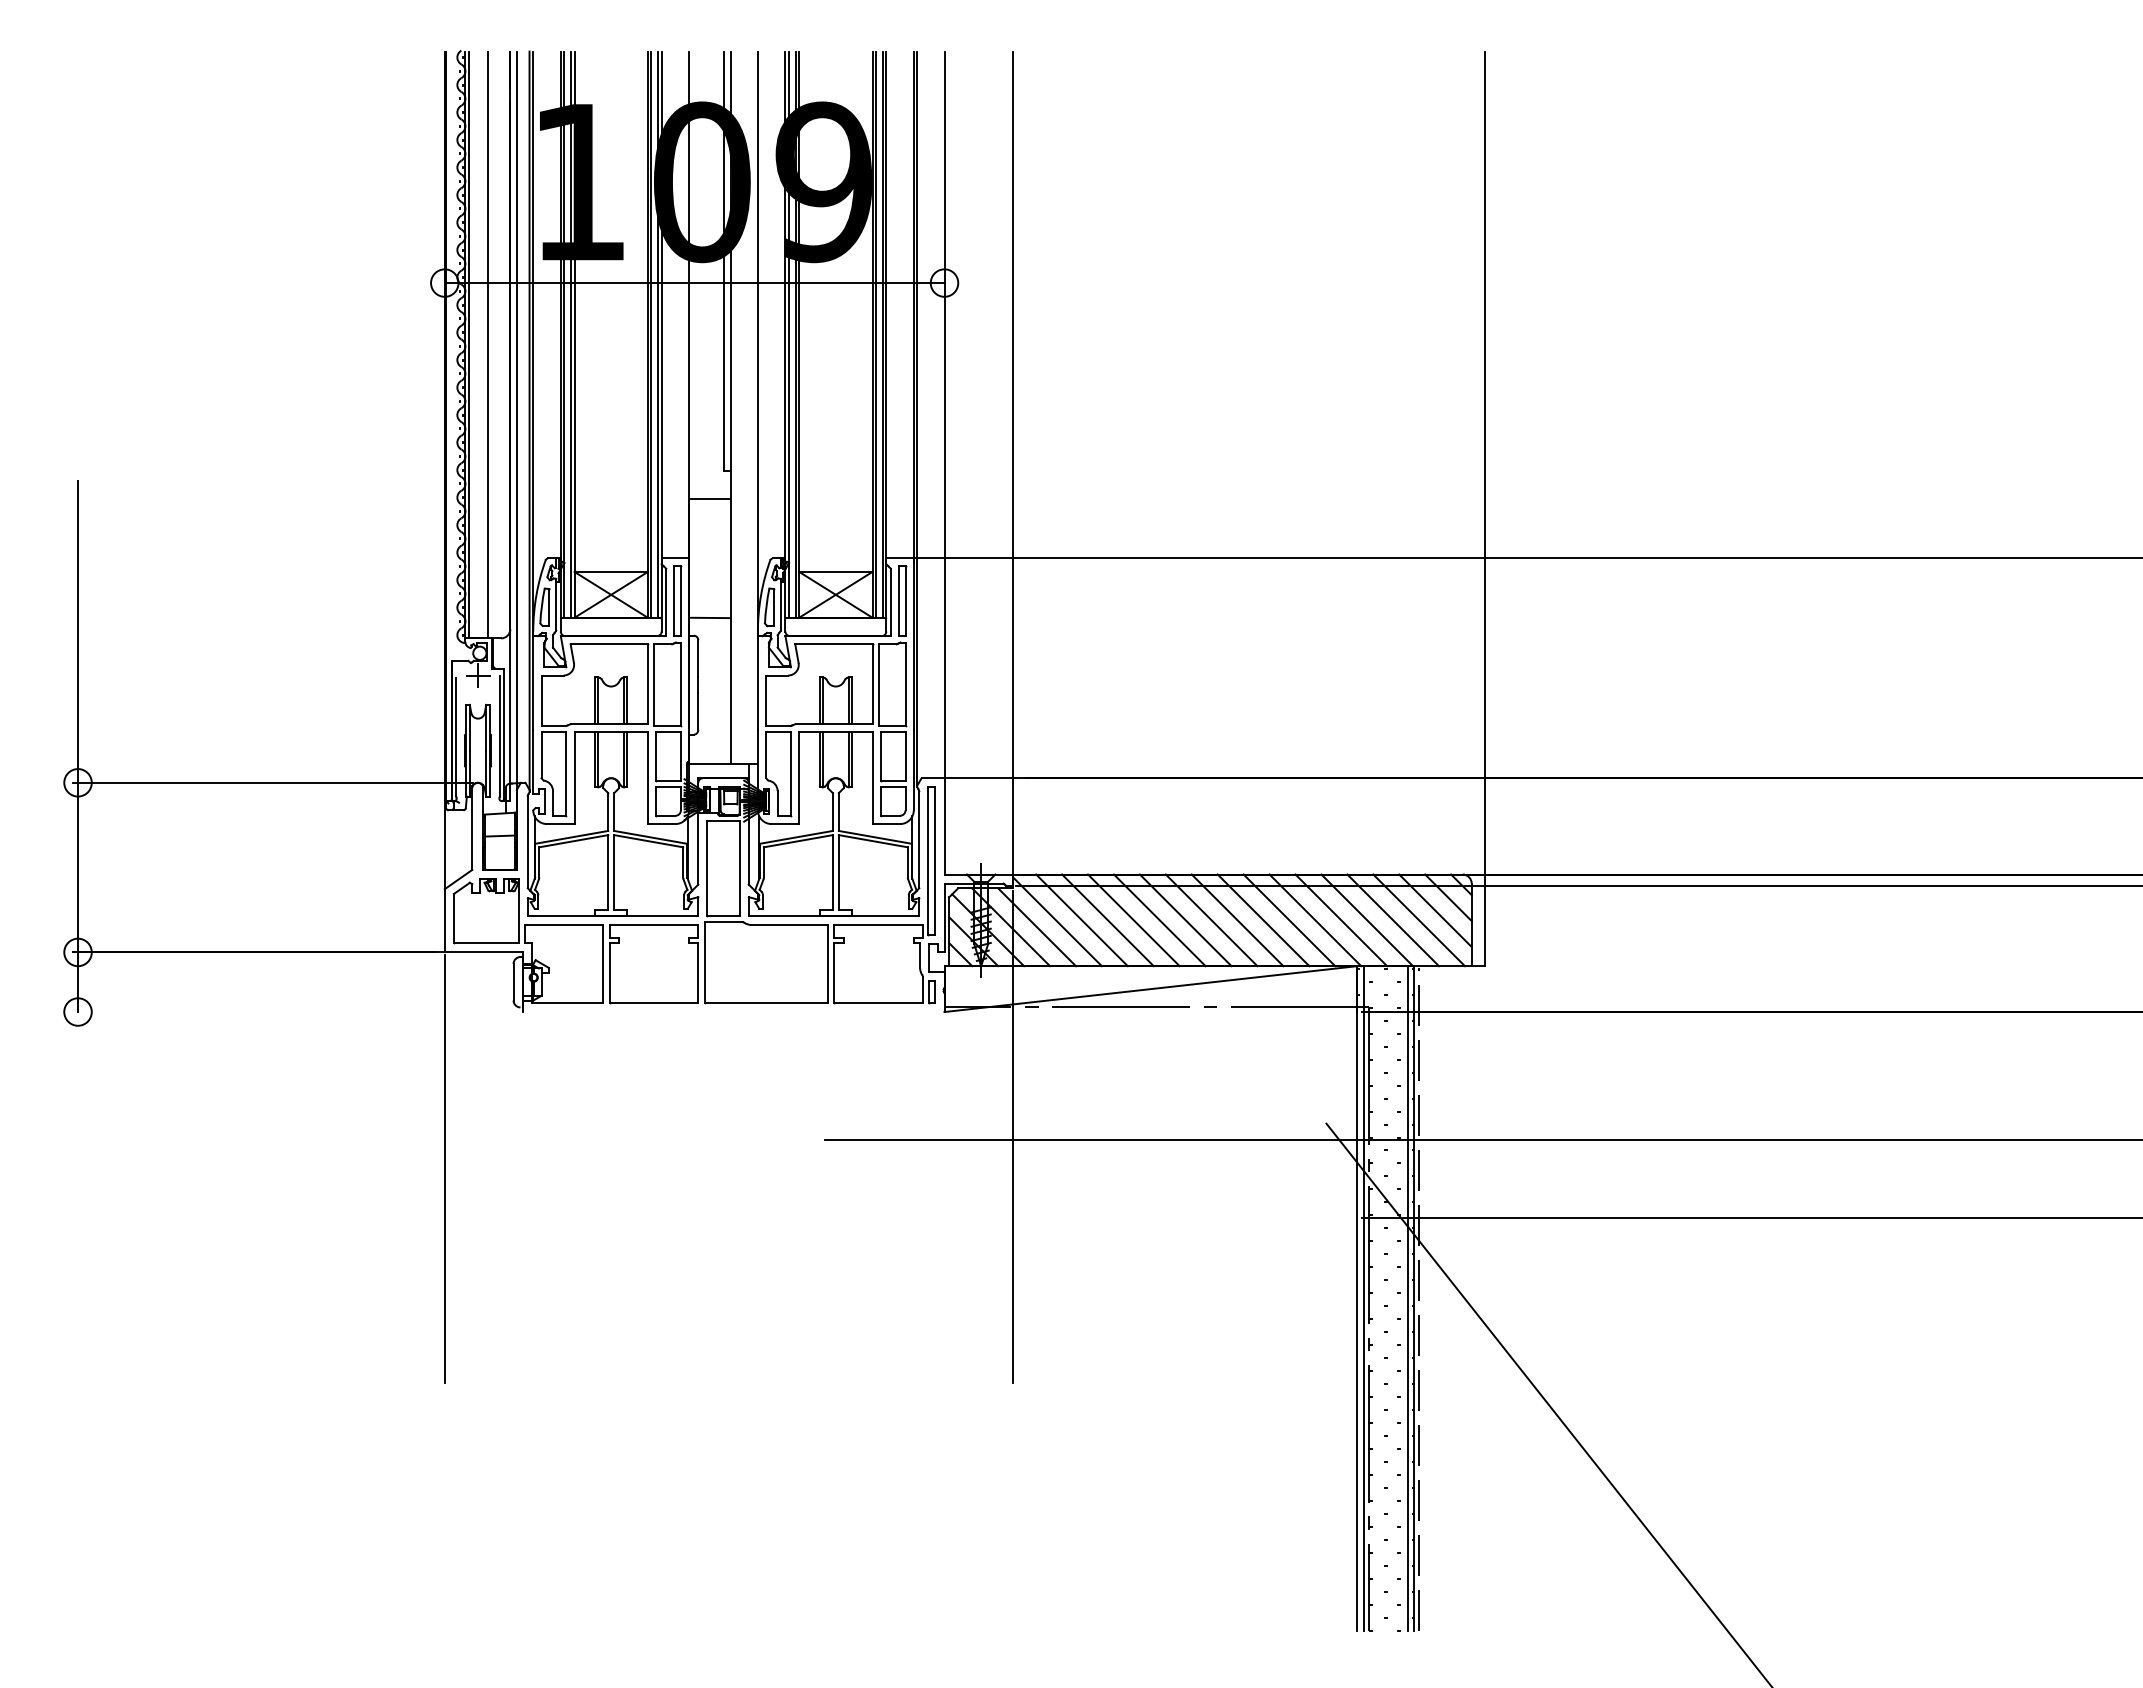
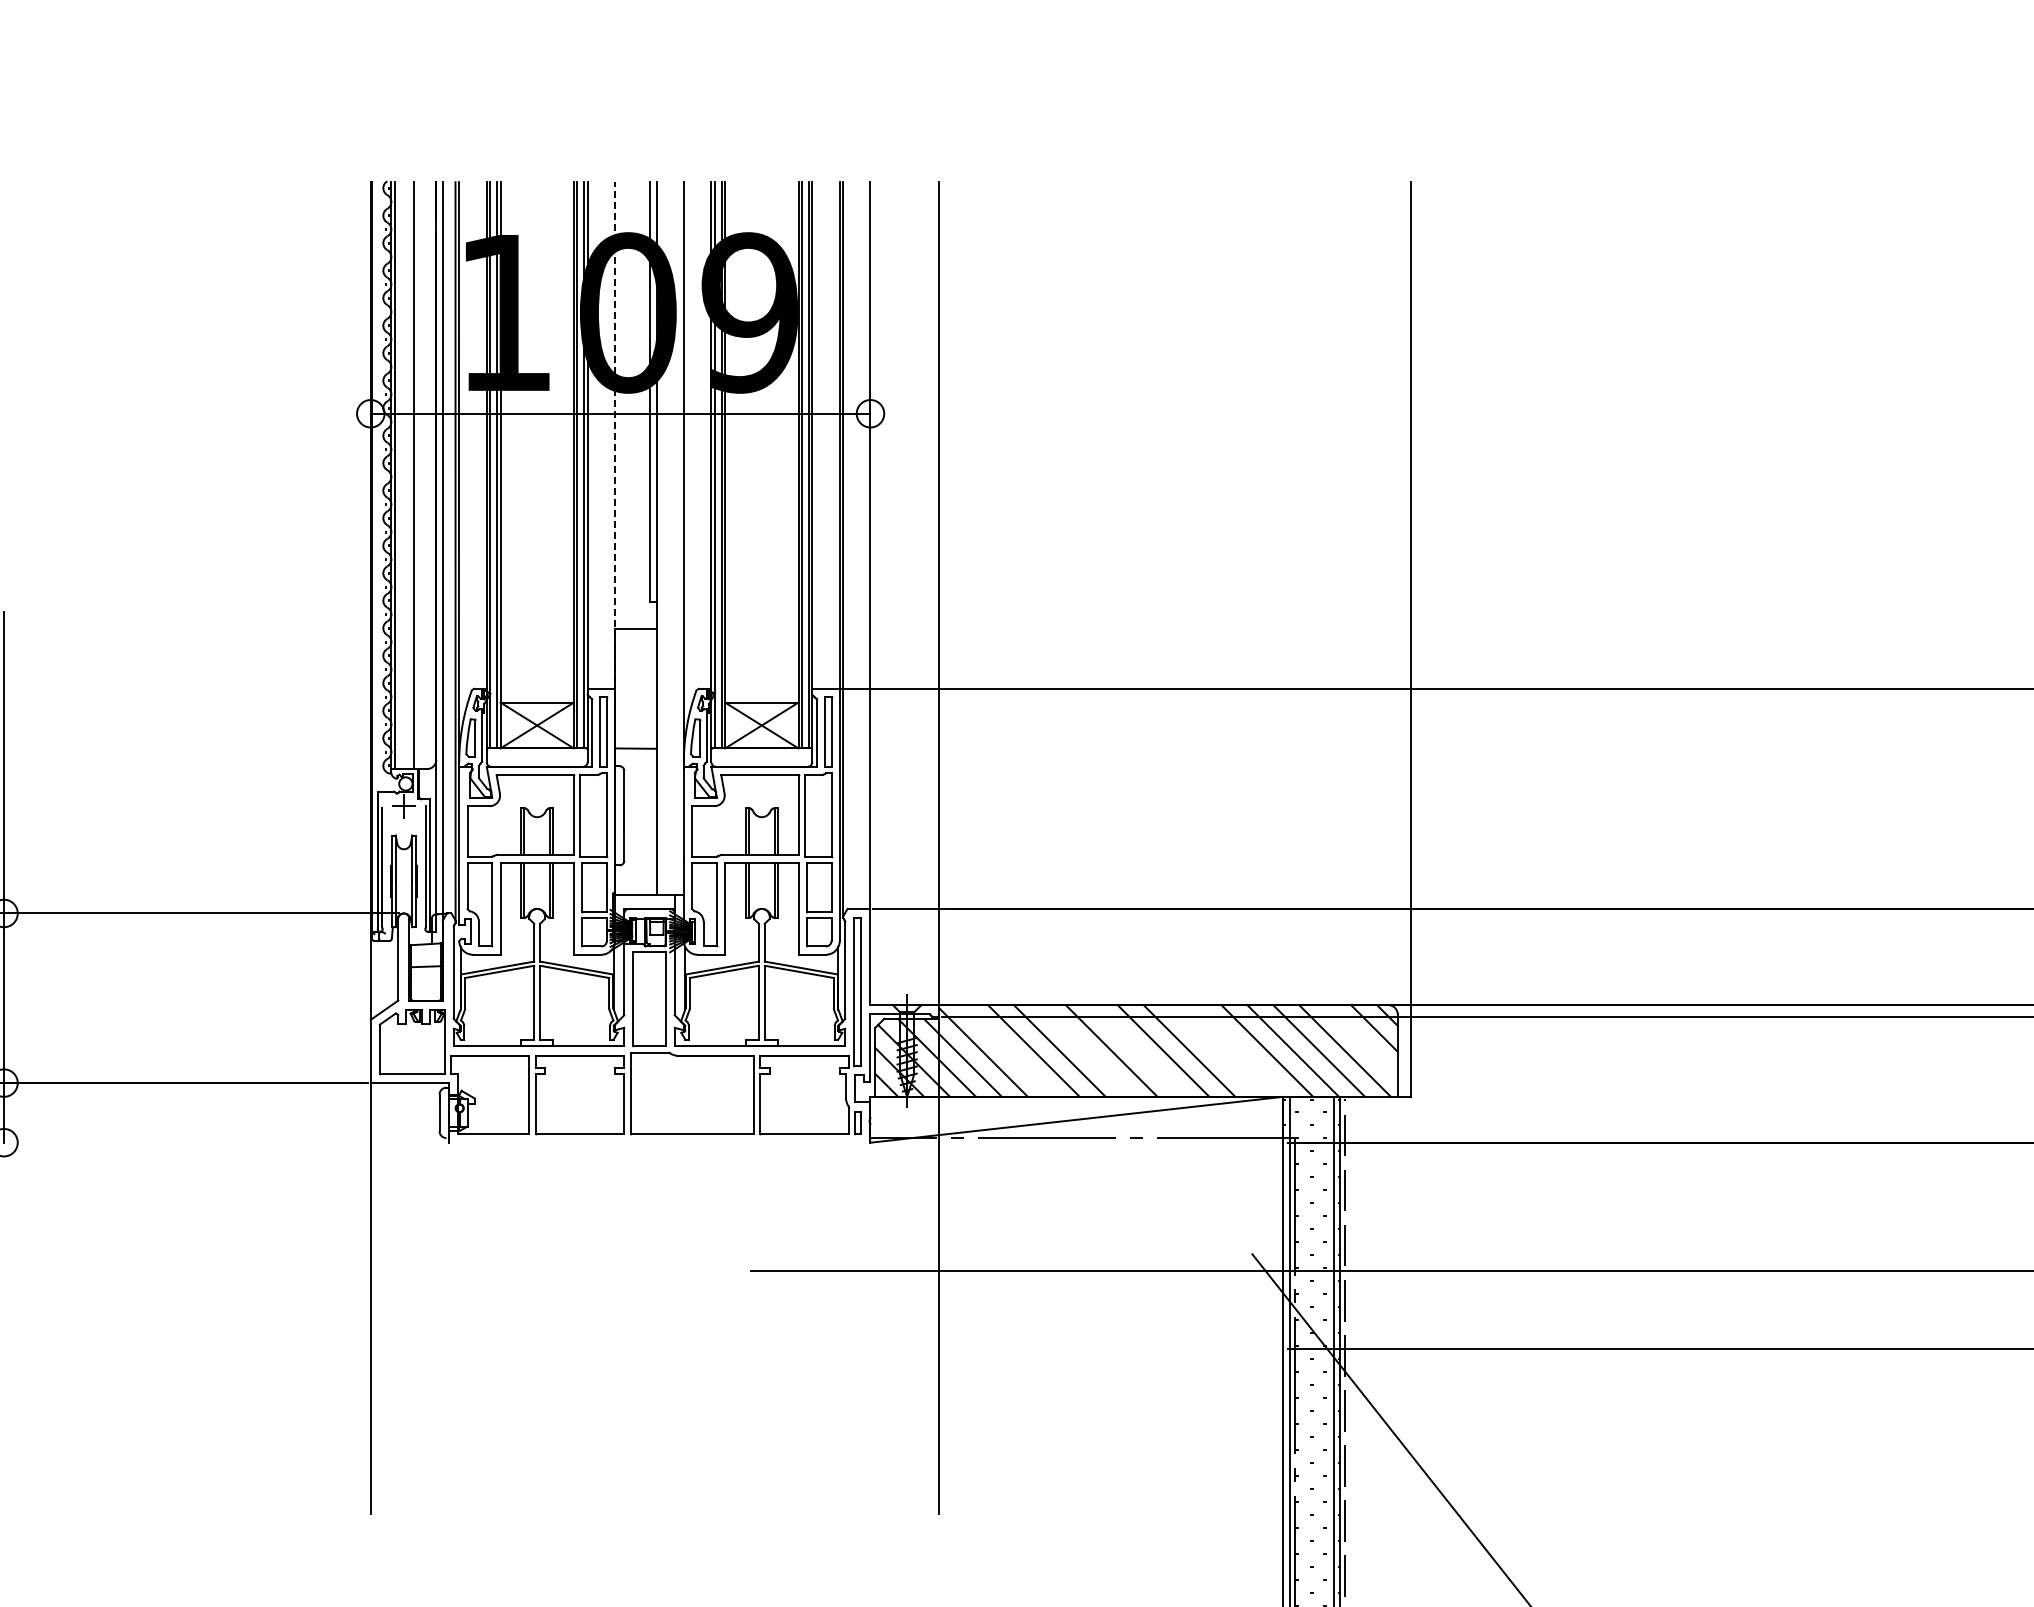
line: (689, 307) -> (615, 438), solid -> dashed
line: (1435, 910) -> (1361, 1041), removed
line: (1081, 920) -> (1007, 1051), removed
line: (1159, 920) -> (1085, 1051), removed
line: (1211, 920) -> (1137, 1051), removed
line: (1289, 920) -> (1215, 1051), removed
line: (1315, 920) -> (1241, 1051), removed

